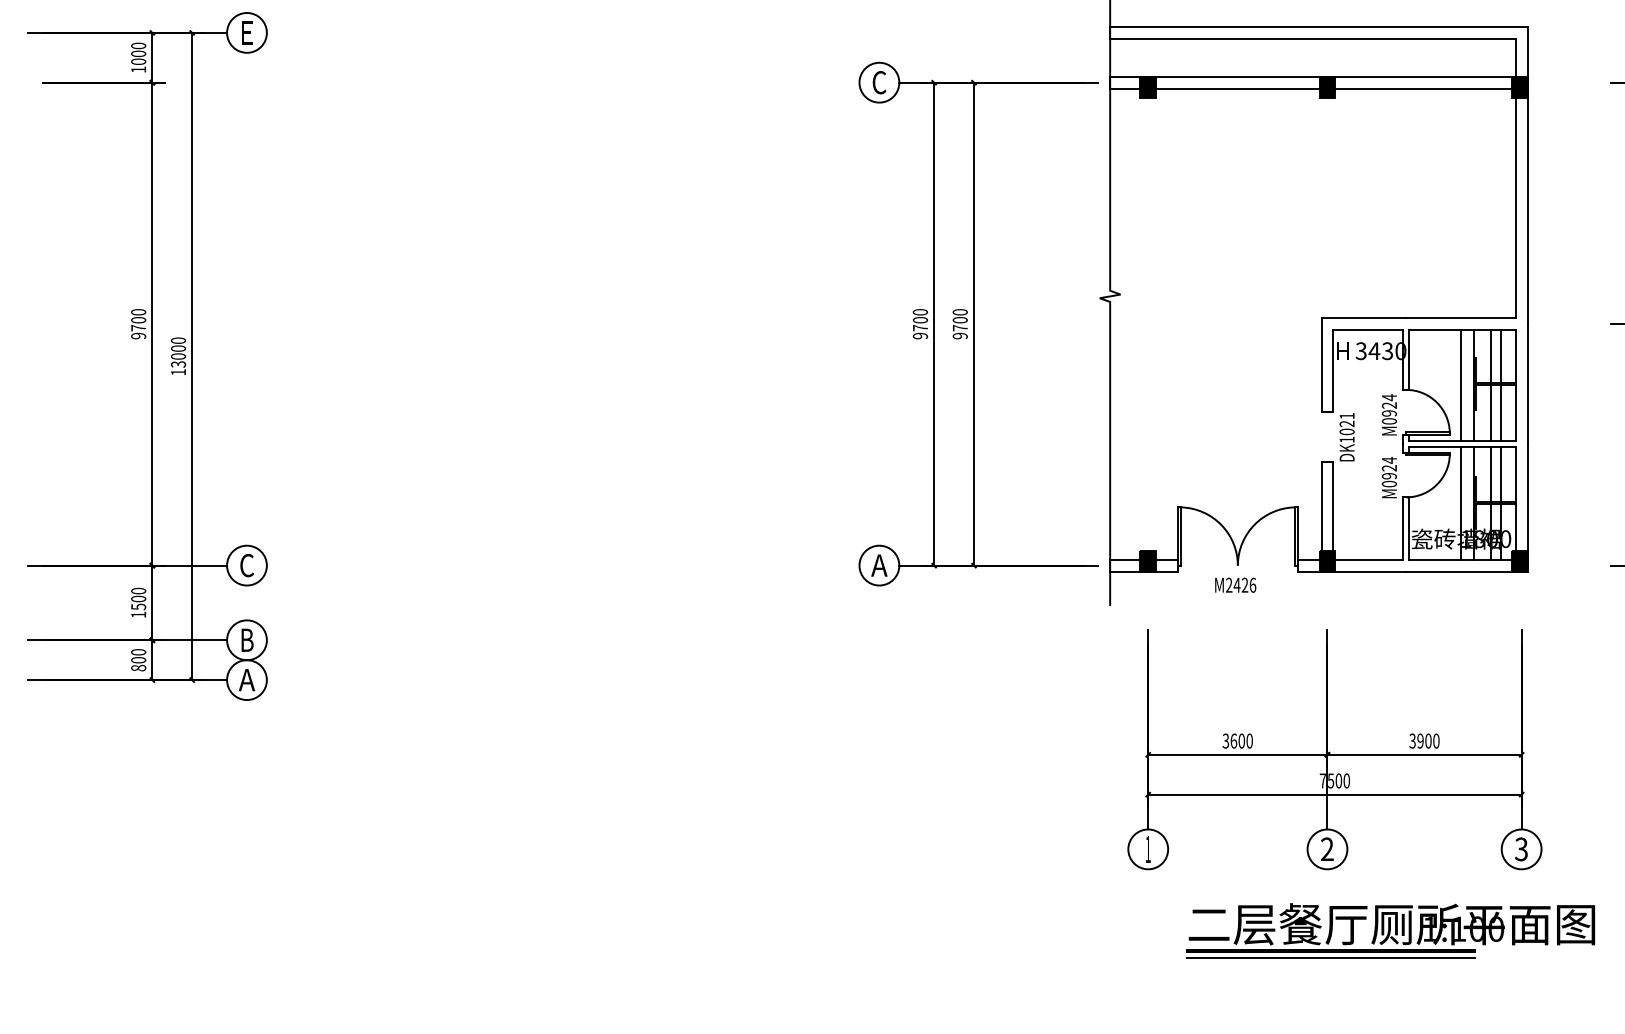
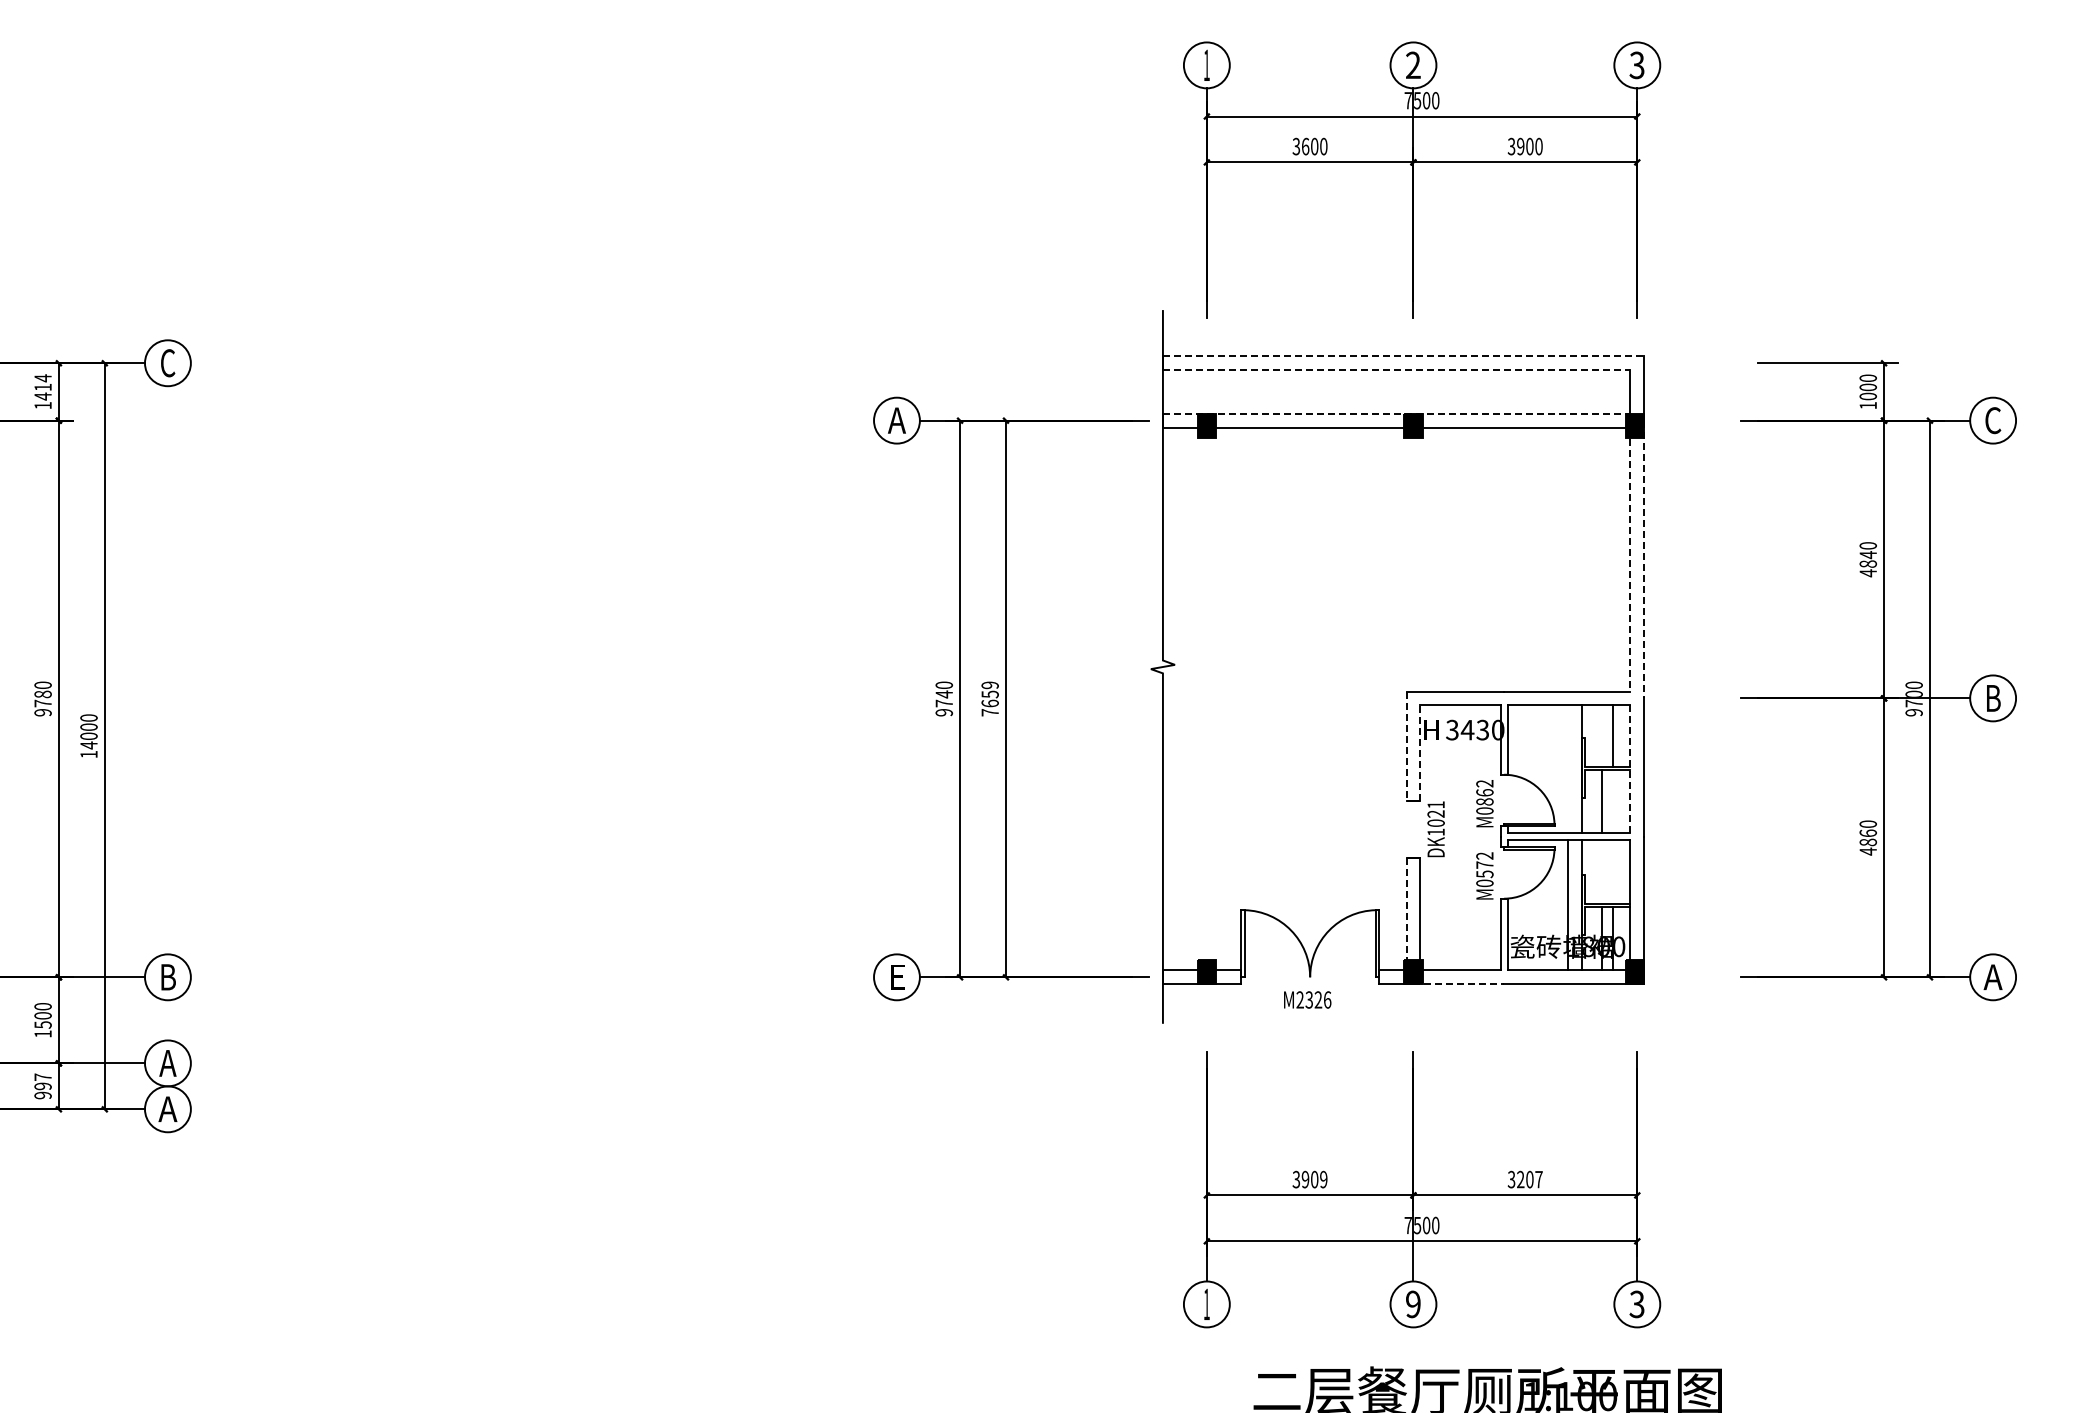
line: (1318, 27) -> (1403, 356), solid -> dashed
text: (247, 33) -> (168, 363), E -> C
line: (1312, 39) -> (1396, 370), solid -> dashed
text: (138, 53) -> (42, 387), 1000 -> 1414
line: (1312, 76) -> (1396, 413), solid -> dashed
text: (879, 82) -> (896, 420), C -> A
line: (1515, 203) -> (1630, 559), solid -> dashed
line: (1527, 203) -> (1644, 559), solid -> dashed
text: (139, 320) -> (43, 694), 9700 -> 9780
text: (920, 320) -> (944, 694), 9700 -> 9740
text: (959, 323) -> (989, 698), 9700 -> 7659
line: (1490, 355) -> (1601, 735), removed
text: (178, 364) -> (88, 745), 13000 -> 14000
line: (1321, 365) -> (1406, 746), solid -> dashed
line: (1333, 370) -> (1420, 752), solid -> dashed
line: (1461, 385) -> (1567, 769), removed
line: (1515, 385) -> (1630, 769), solid -> dashed
text: (1389, 405) -> (1484, 792), M0924 -> M0862
line: (1501, 413) -> (1613, 801), removed
text: (1389, 468) -> (1484, 865), M0924 -> M0572
line: (1490, 473) -> (1601, 871), removed
line: (1501, 473) -> (1613, 871), removed
line: (1321, 511) -> (1406, 914), solid -> dashed
text: (246, 564) -> (167, 976), C -> B
text: (879, 565) -> (896, 977), A -> E
line: (1367, 571) -> (1459, 984), solid -> dashed
text: (1237, 584) -> (1309, 999), M2426 -> M2326
text: (246, 640) -> (167, 1063), B -> A
text: (138, 660) -> (42, 1086), 800 -> 997
text: (1241, 741) -> (1314, 1179), 3600 -> 3909
text: (1428, 741) -> (1529, 1179), 3900 -> 3207
text: (1327, 849) -> (1413, 1304), 2 -> 9

